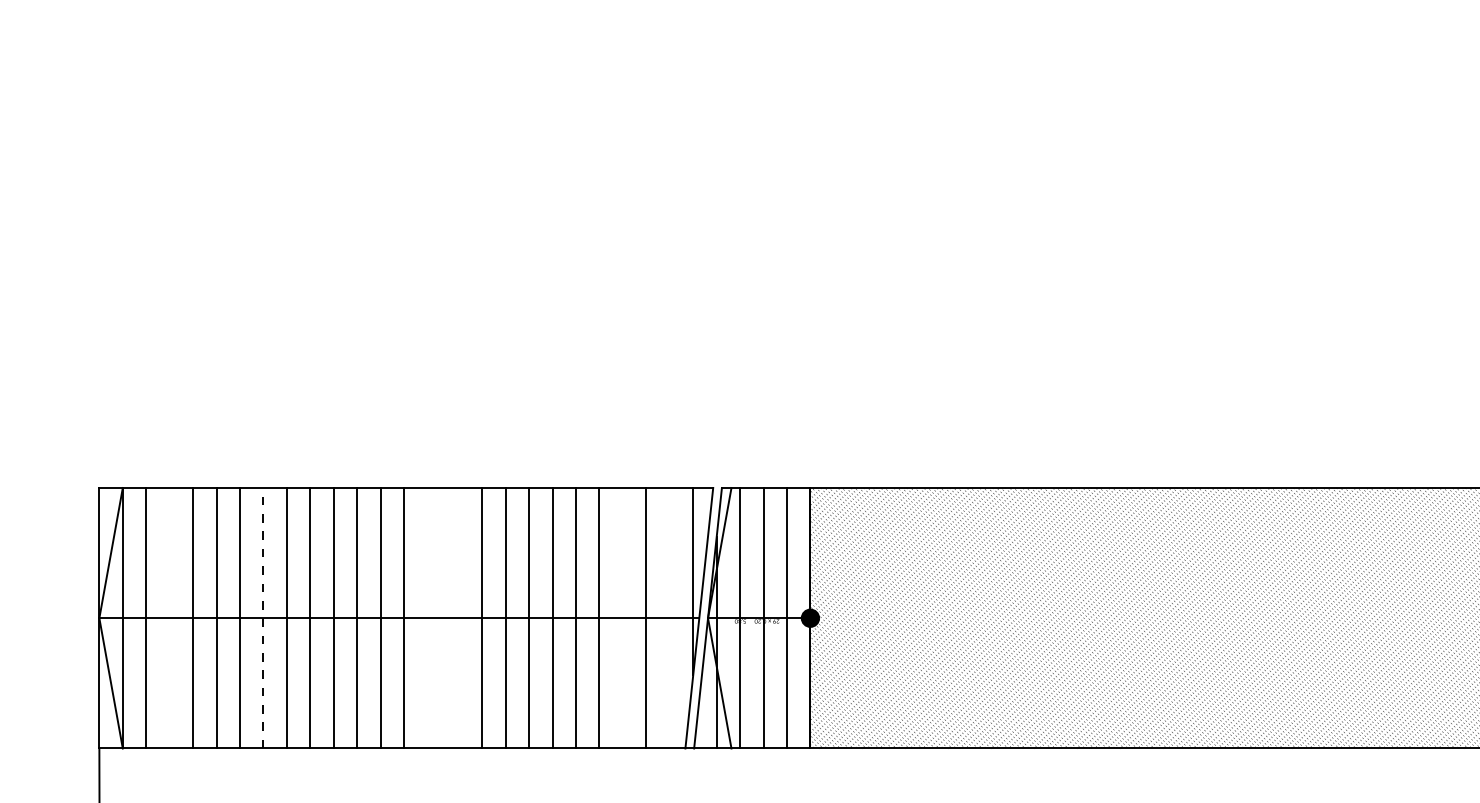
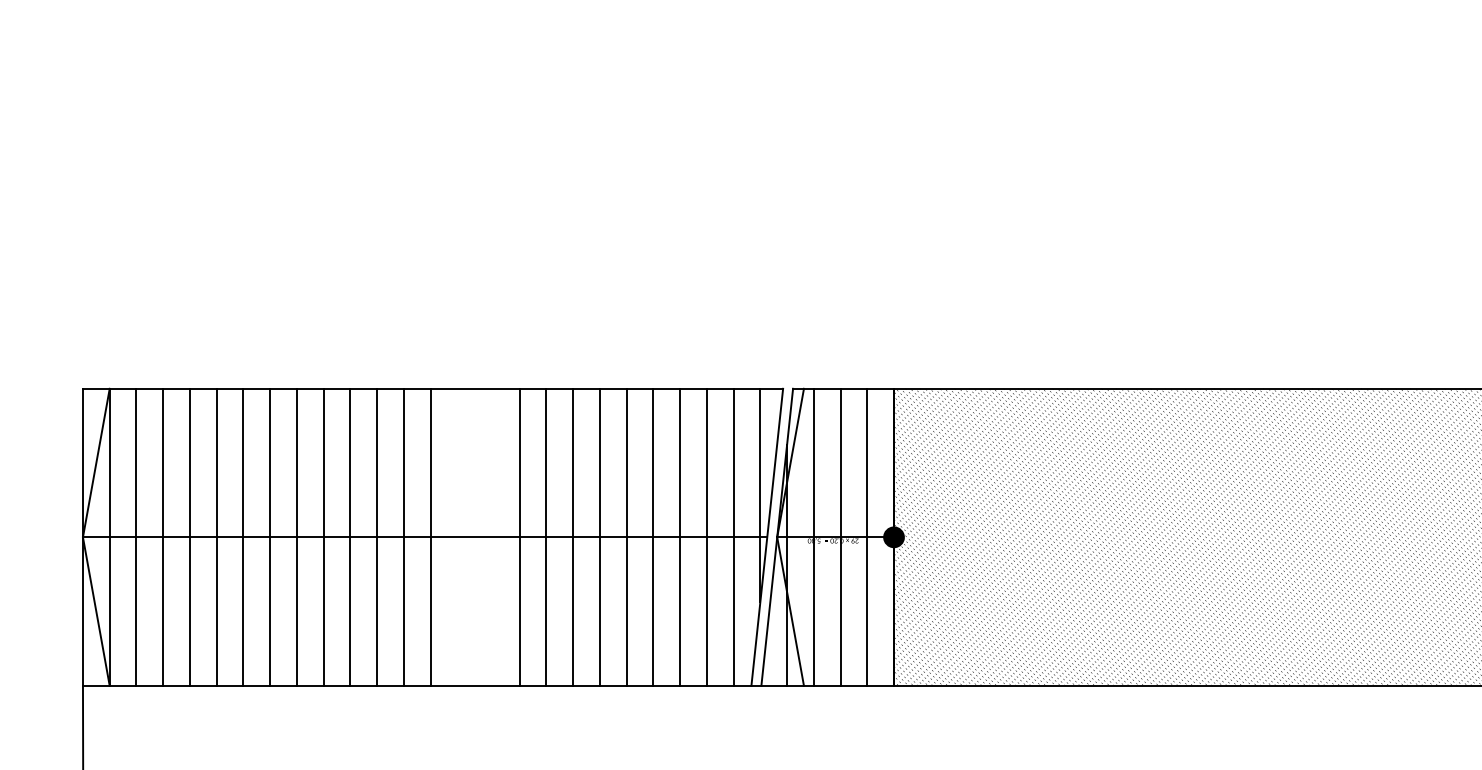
line: (263, 617) -> (270, 536), dashed -> solid
line: (169, 618) -> (162, 537), added
line: (622, 618) -> (679, 537), added
line: (669, 618) -> (733, 537), added

